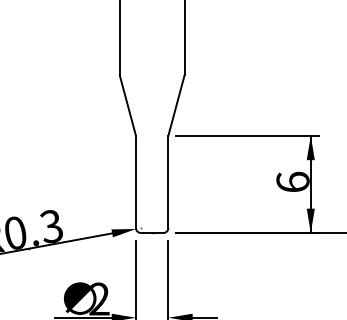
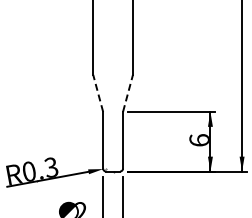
line: (128, 104) -> (98, 92), solid -> dashed
line: (177, 104) -> (128, 92), solid -> dashed

